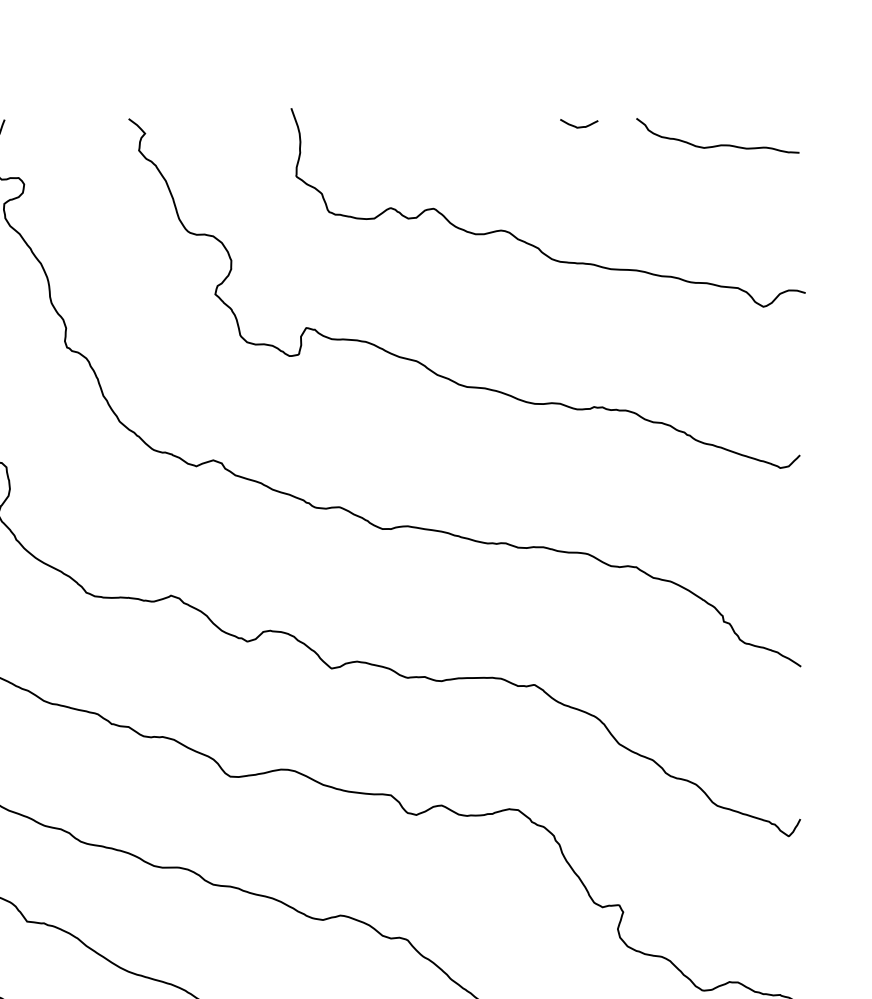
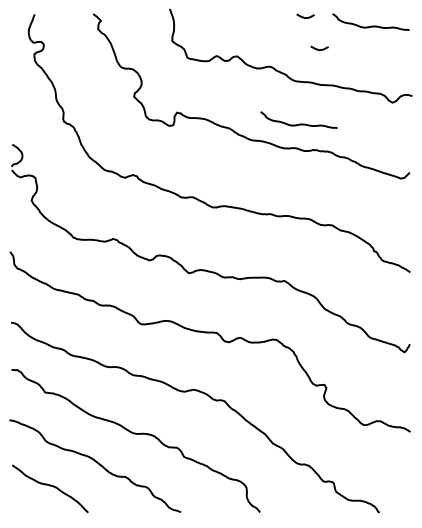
curve: (608, 194) -> (319, 49), added
curve: (566, 351) -> (299, 123), added

